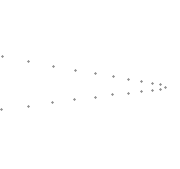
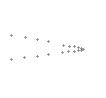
part: (138, 86) -> (72, 48), size x0.7

